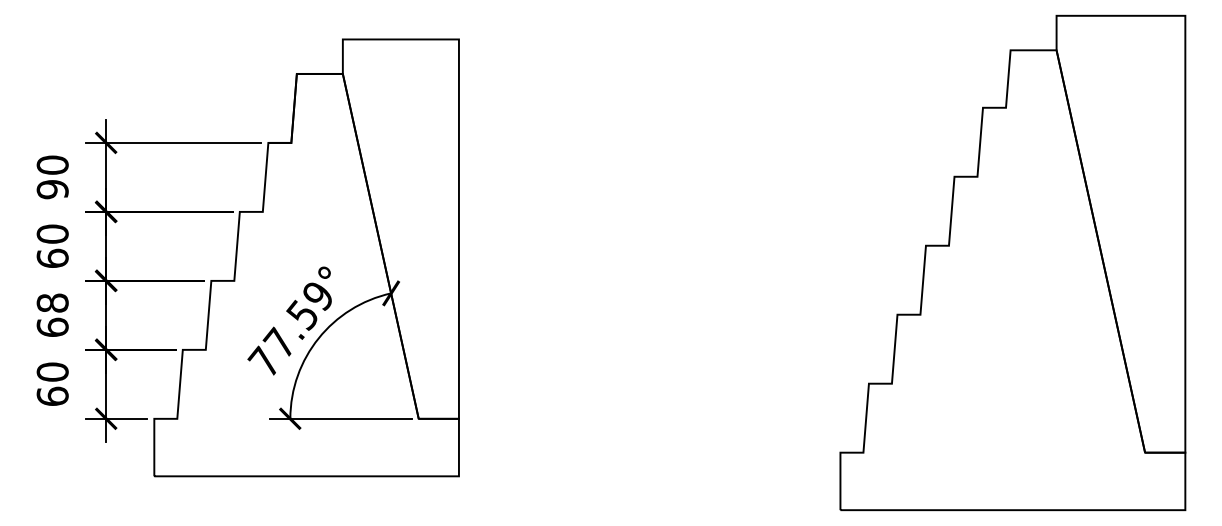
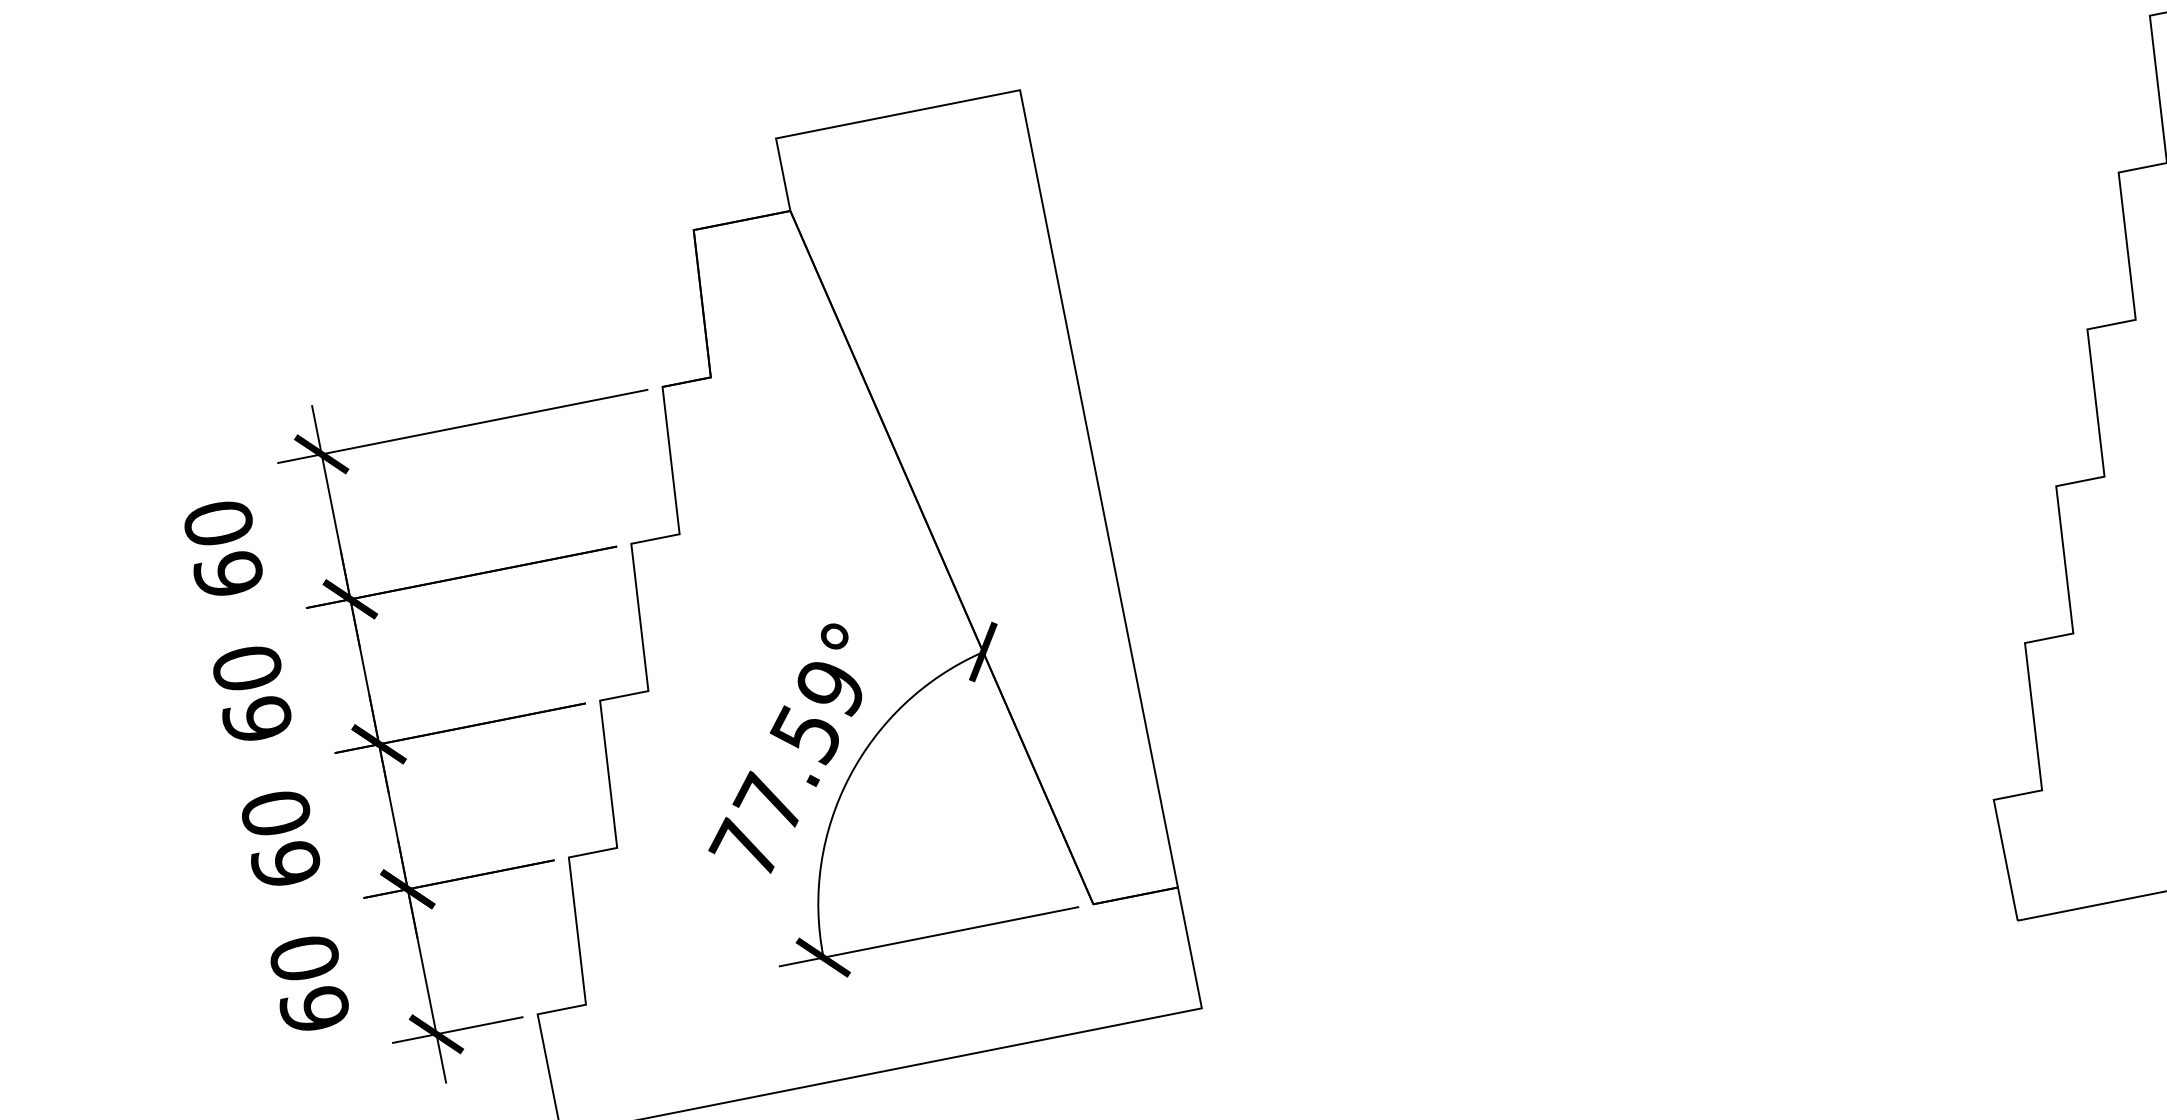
text: (52, 189) -> (228, 574), 90 -> 60
text: (52, 302) -> (275, 812), 68 -> 60

